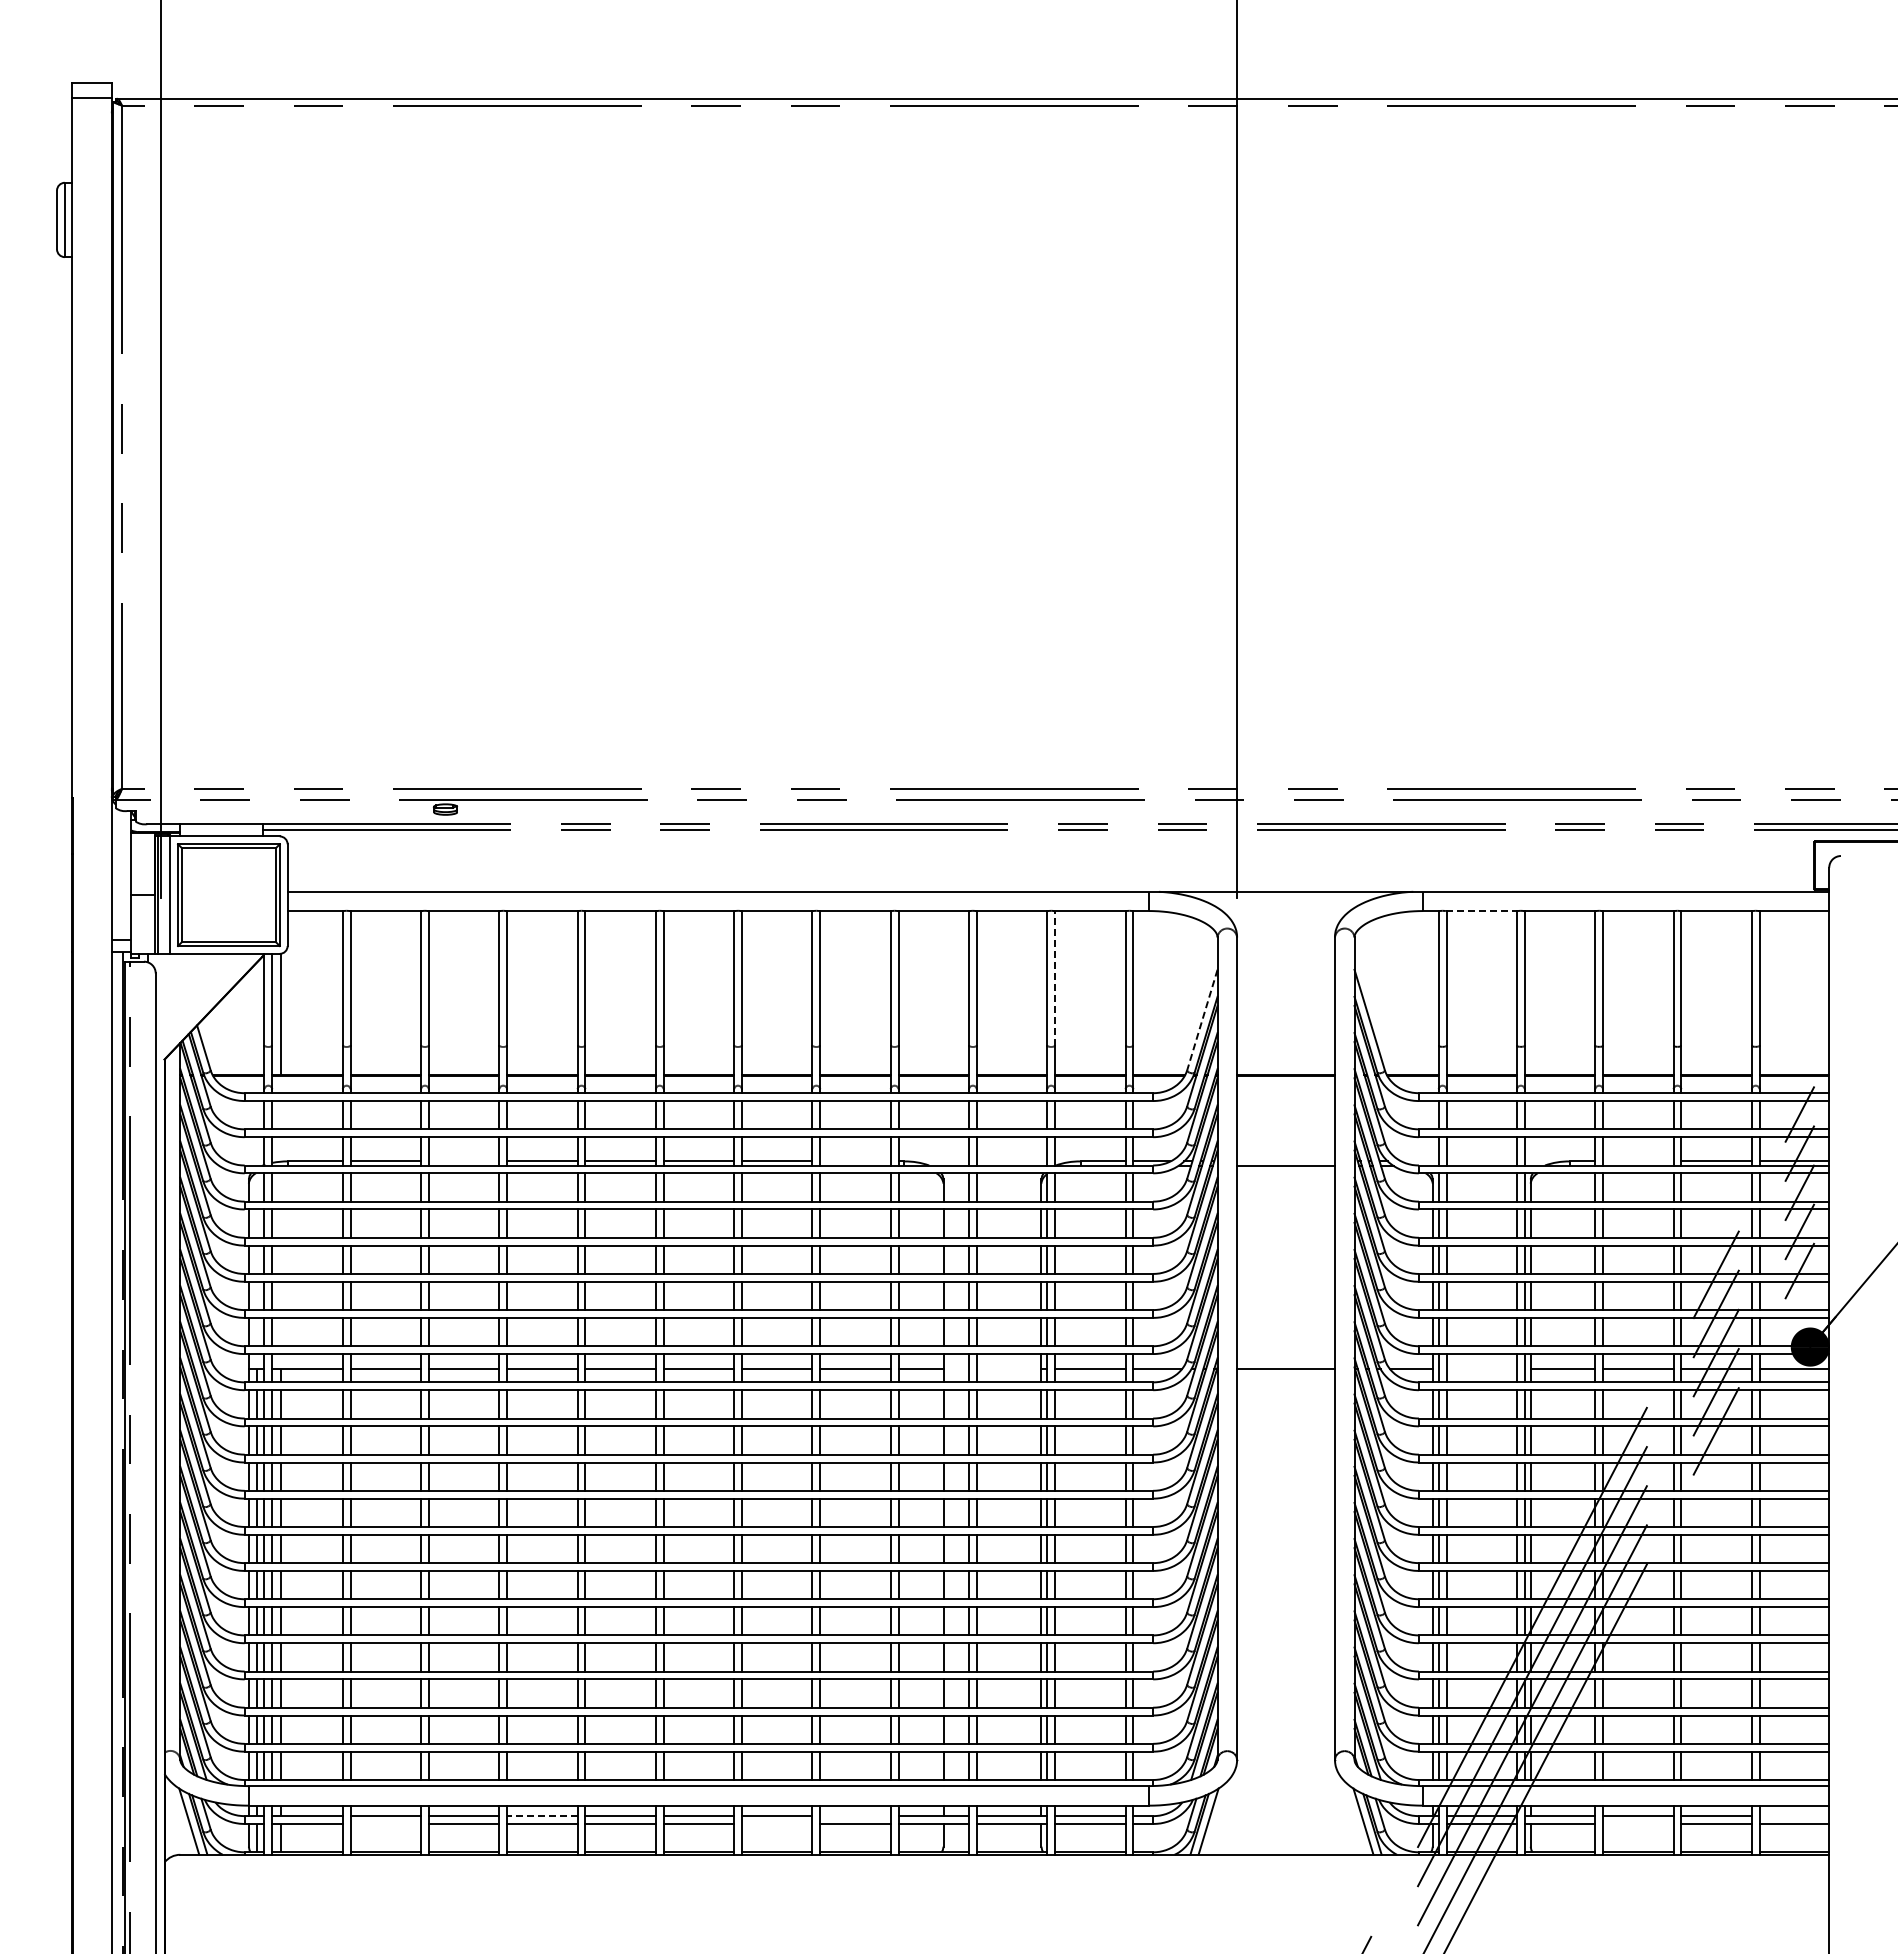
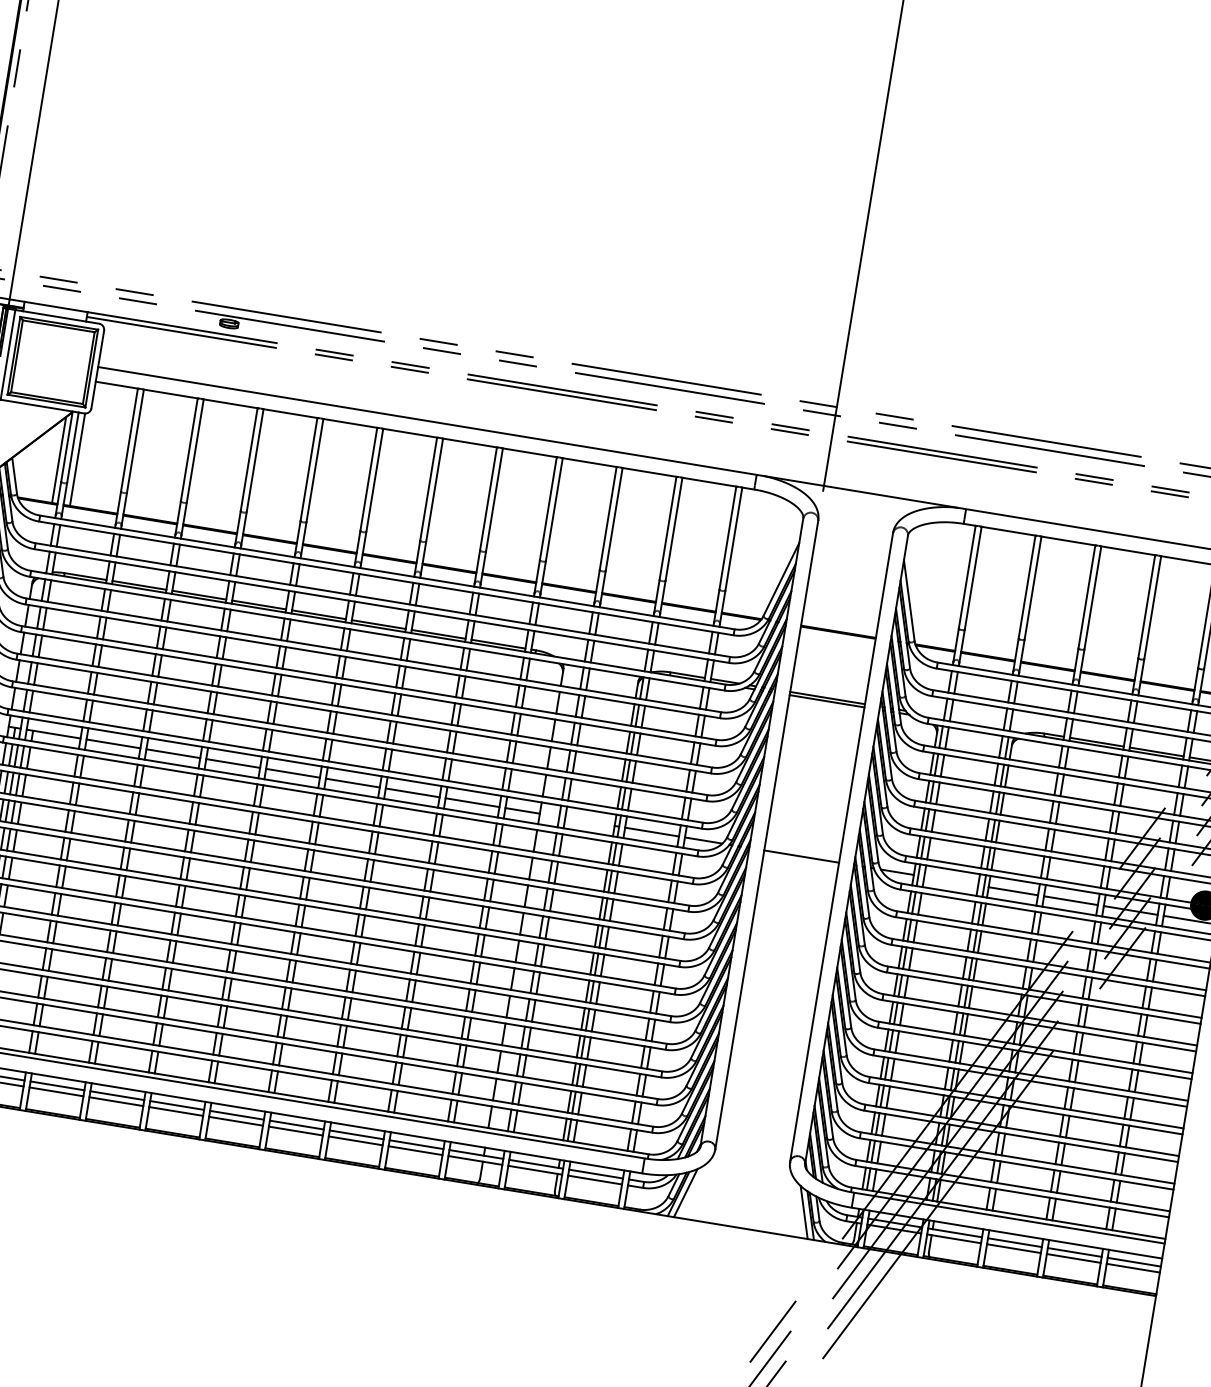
line: (1481, 911) -> (1008, 531), dashed -> solid
line: (1055, 978) -> (674, 529), dashed -> solid
line: (257, 1018) -> (59, 460), added
line: (1202, 1020) -> (781, 579), dashed -> solid
line: (463, 1161) -> (198, 595), added
line: (855, 1161) -> (498, 644), added
line: (1285, 1161) -> (827, 698), added
line: (1638, 1161) -> (1097, 742), added
line: (541, 1816) -> (176, 1105), dashed -> solid
line: (855, 1816) -> (416, 1144), added
line: (1794, 1816) -> (1134, 1262), added
line: (385, 1823) -> (56, 1091), added
line: (776, 1823) -> (355, 1140), added
line: (1638, 1823) -> (1014, 1248), added

